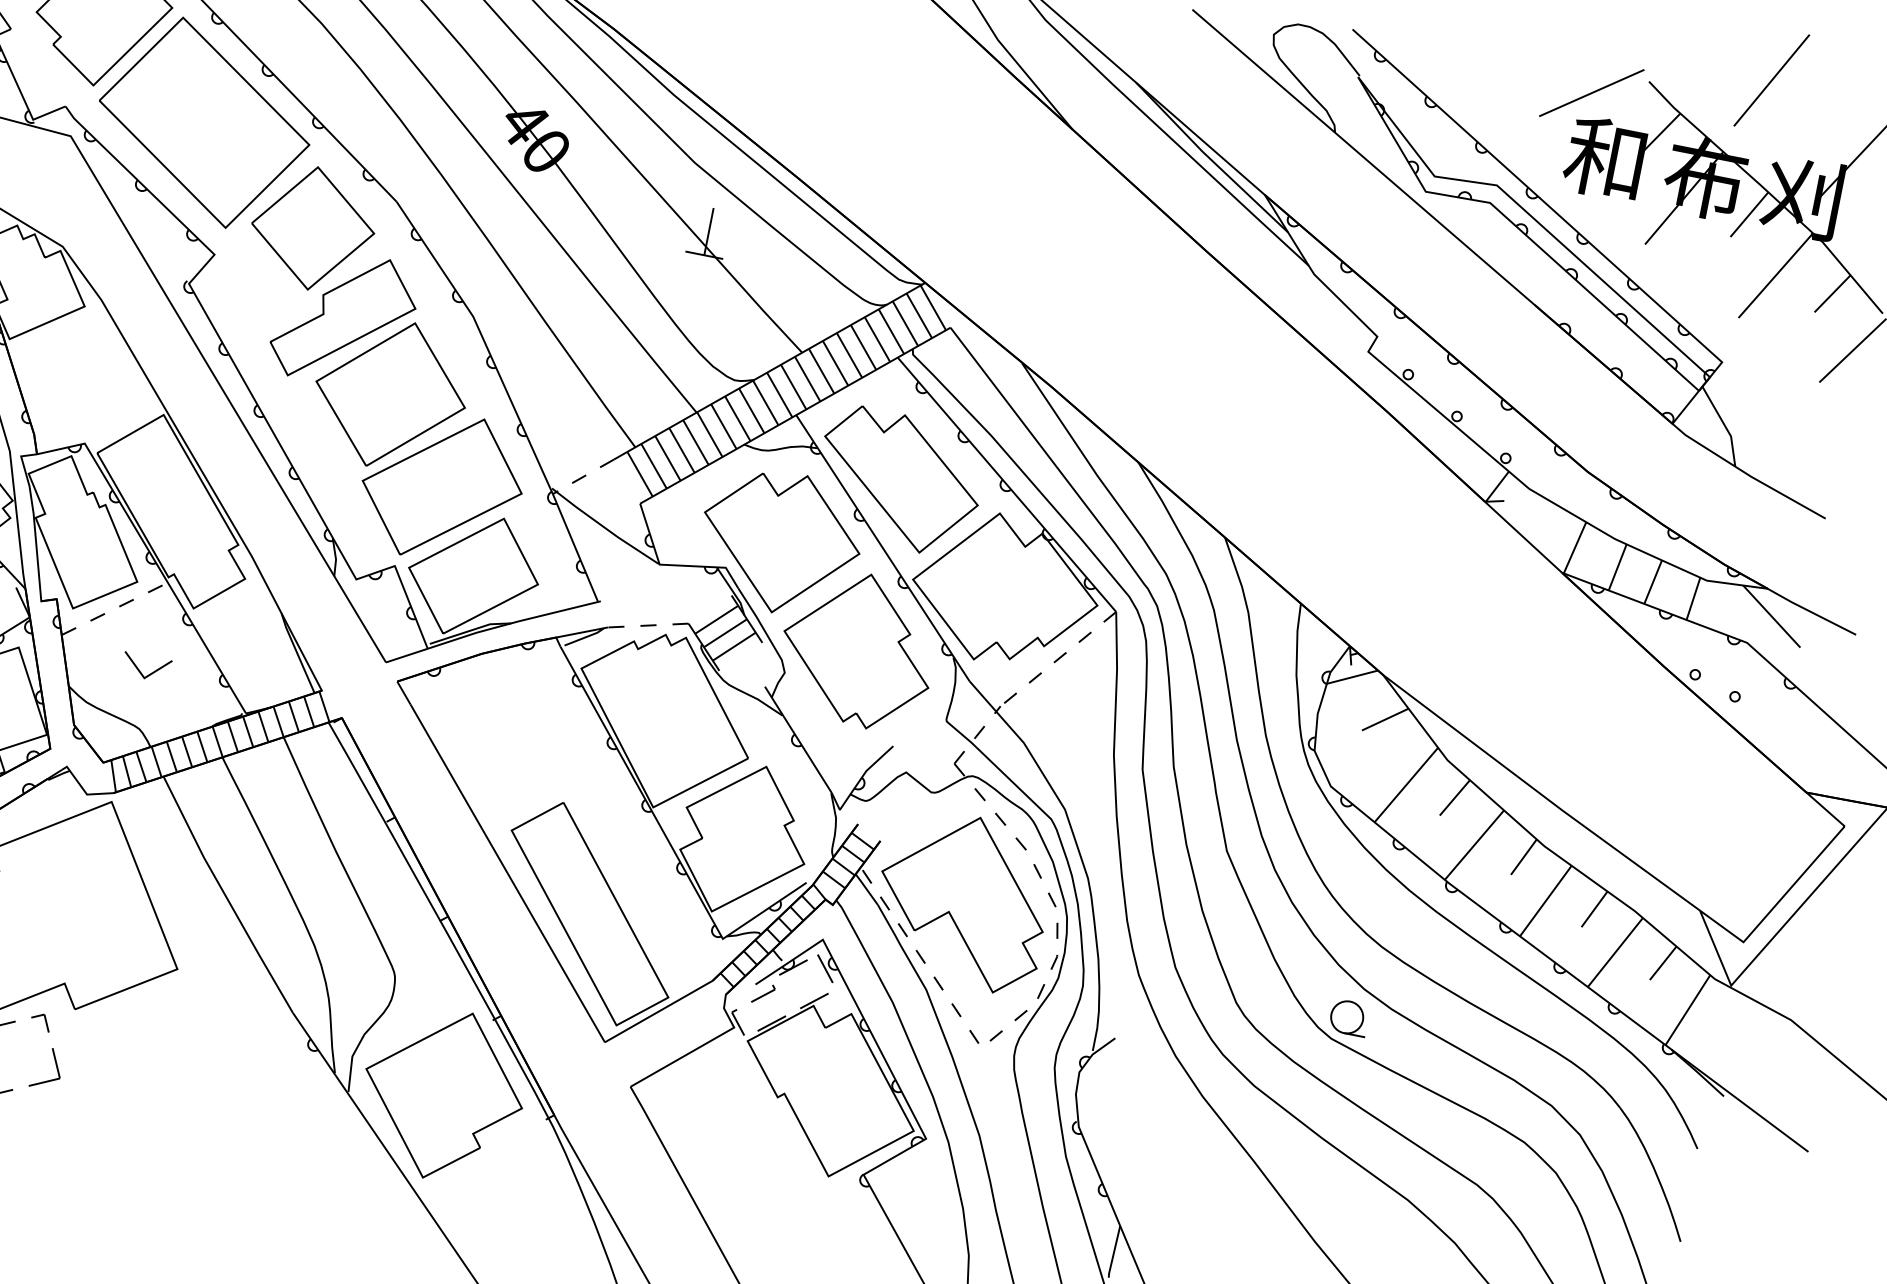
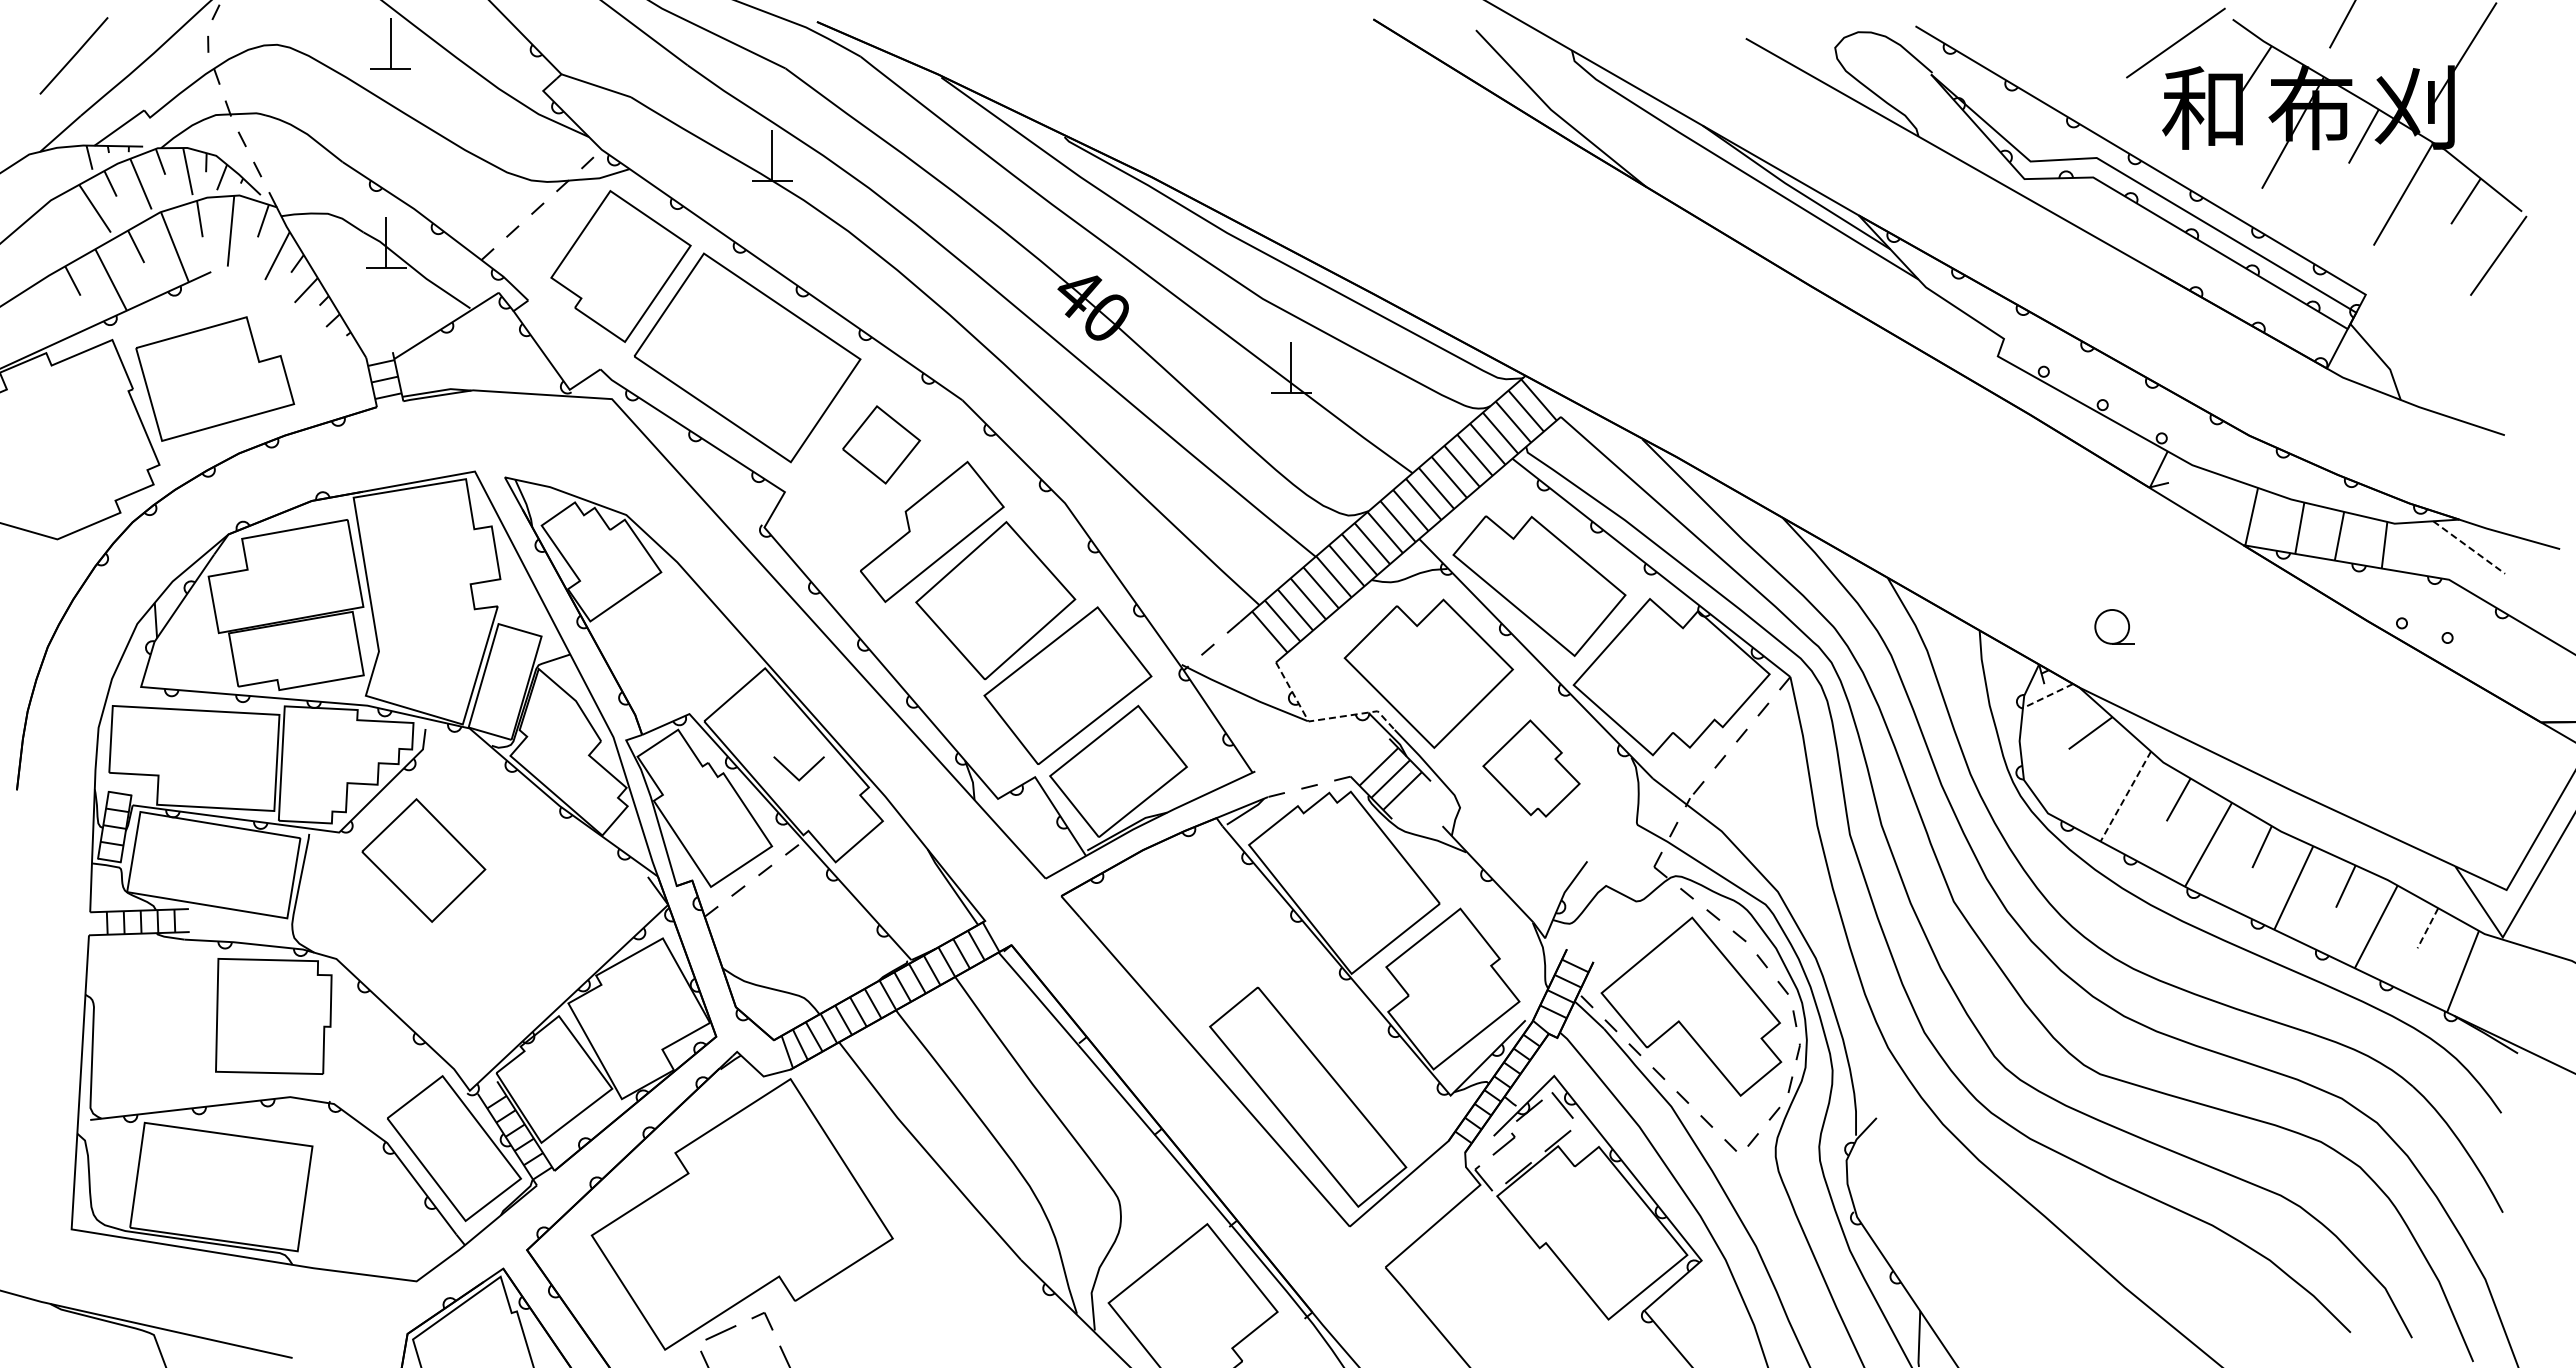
part: (313, 228) -> (881, 444), size x0.6
line: (672, 565) -> (1322, 719), solid -> dashed
line: (1772, 616) -> (2469, 547), solid -> dashed
part: (858, 649) -> (1531, 768), size x0.6
part: (140, 670) -> (793, 773), moved
line: (1352, 677) -> (2048, 696), solid -> dashed
line: (1406, 784) -> (2125, 796), solid -> dashed
line: (1662, 963) -> (2427, 928), solid -> dashed
part: (1349, 1017) -> (2114, 626), moved

